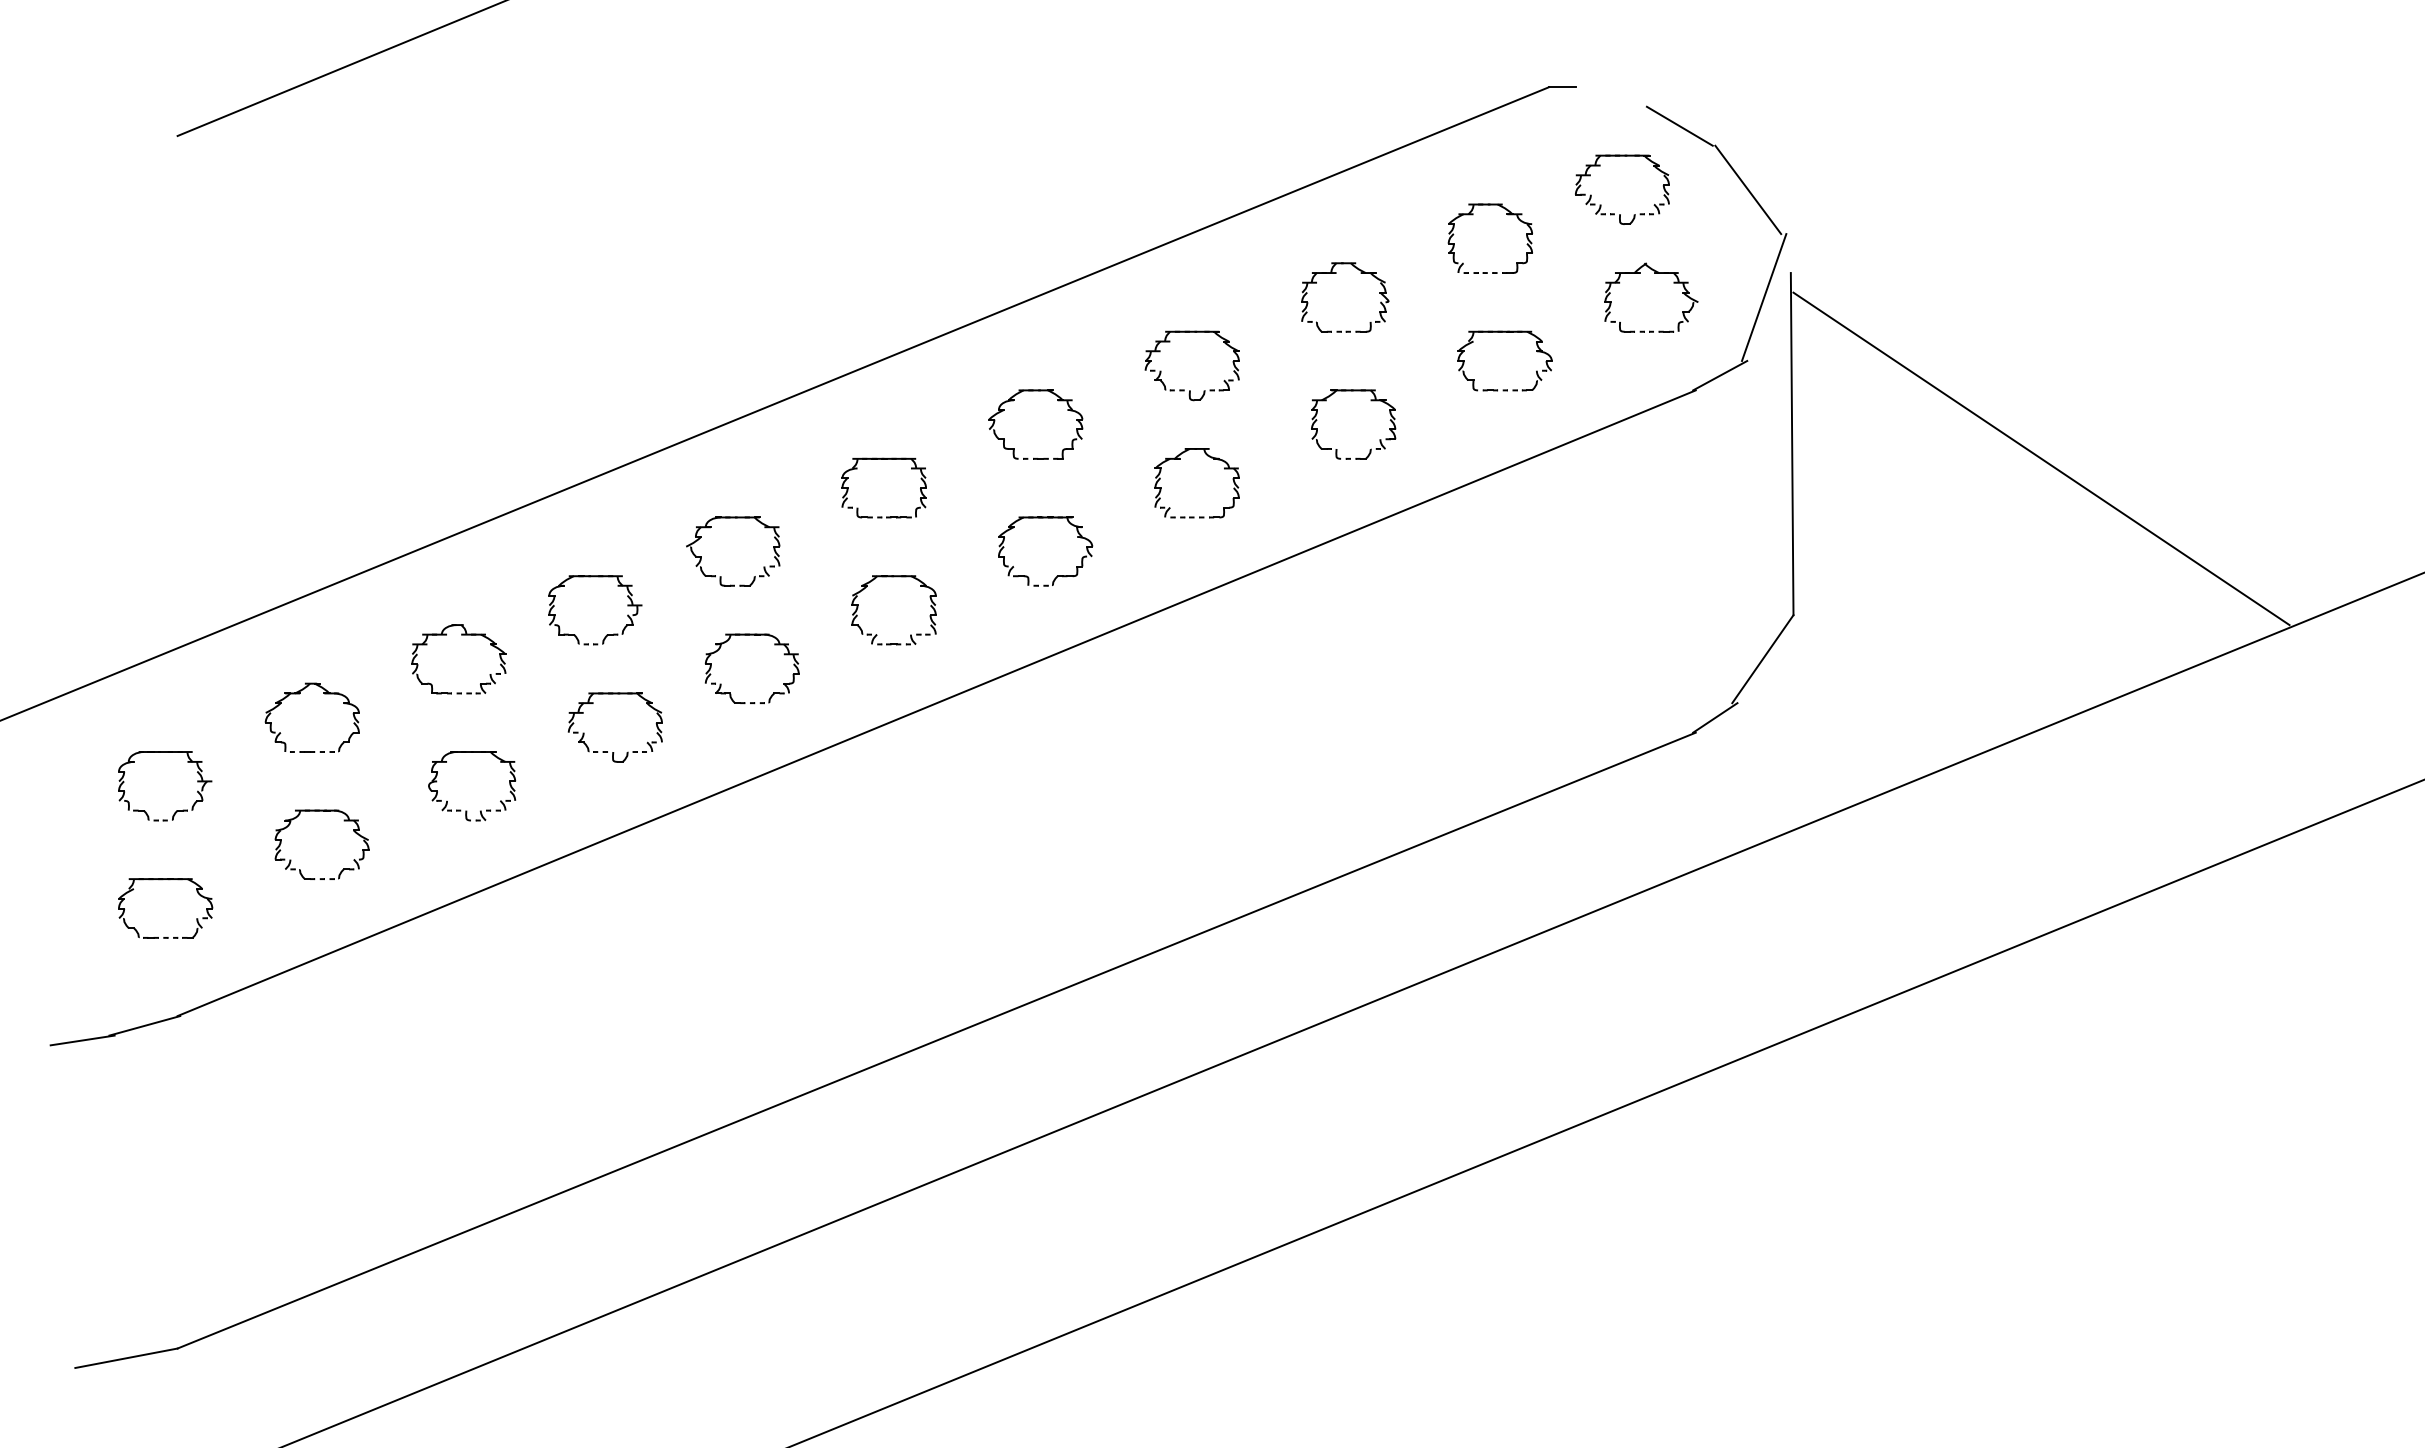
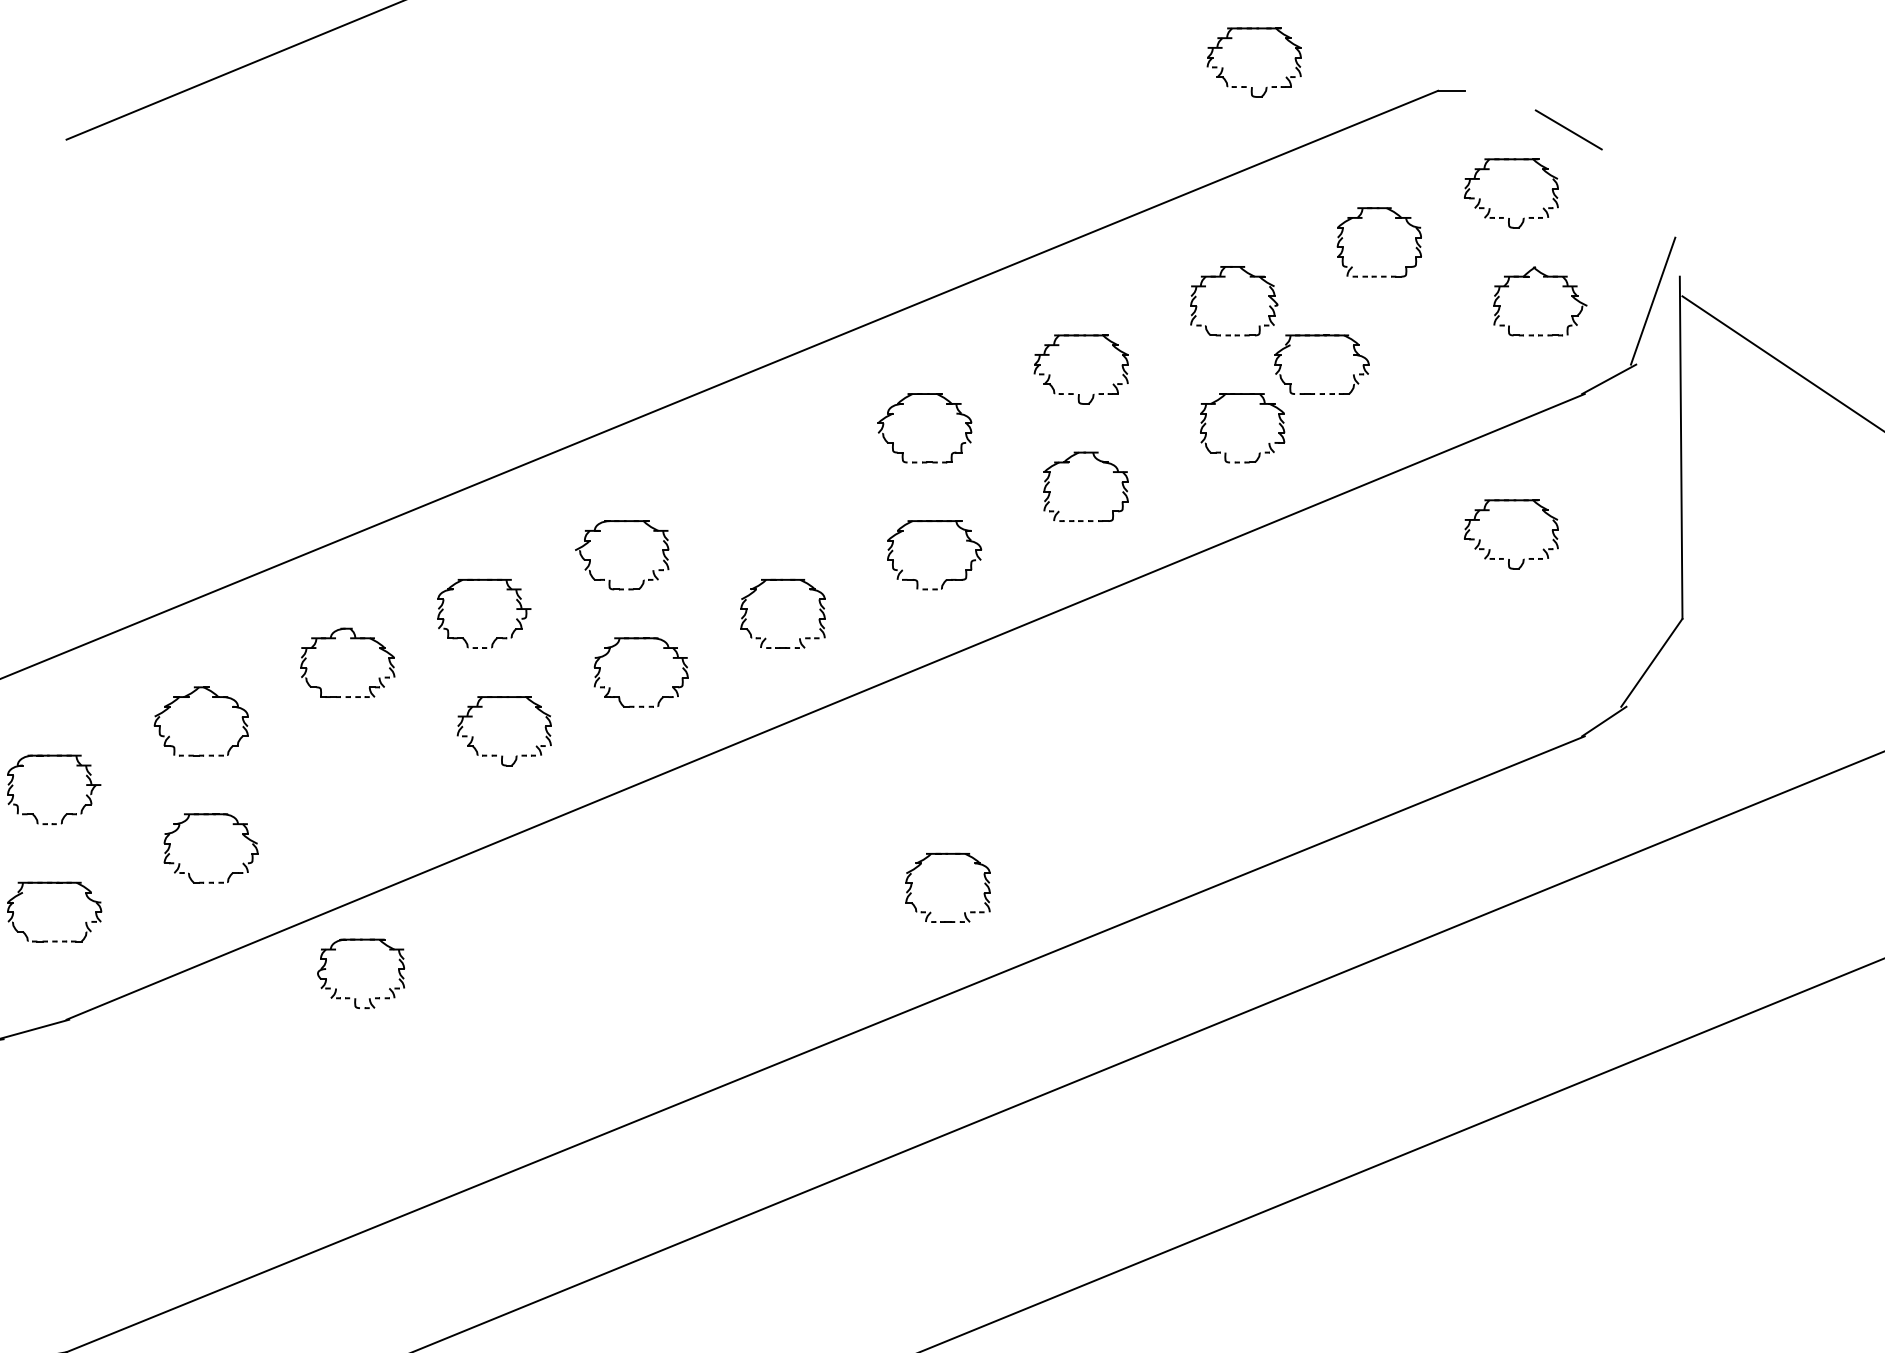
part: (1357, 82) -> (1246, 86), added
line: (1748, 189) -> (1637, 193), removed
part: (1504, 332) -> (1321, 336), moved
part: (883, 459) -> (772, 463), removed
part: (1620, 555) -> (1509, 559), added
part: (466, 810) -> (355, 998), moved
part: (1042, 908) -> (931, 912), added

